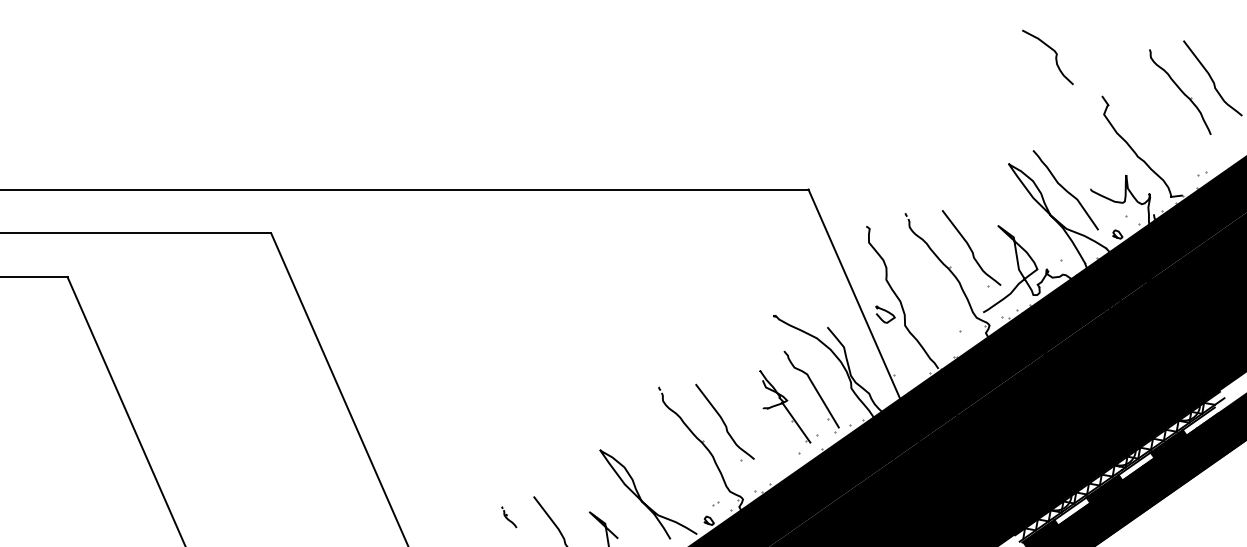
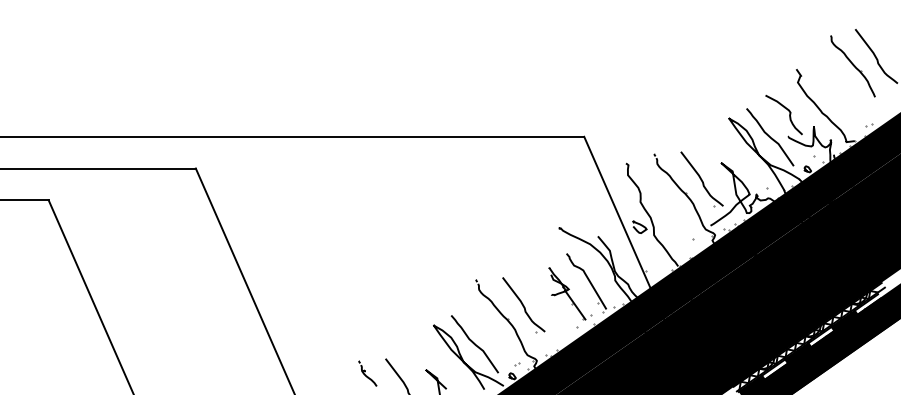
curve: (1055, 57) -> (789, 115), moved
curve: (657, 476) -> (475, 344), added
part: (509, 517) -> (368, 373), size x1.67

